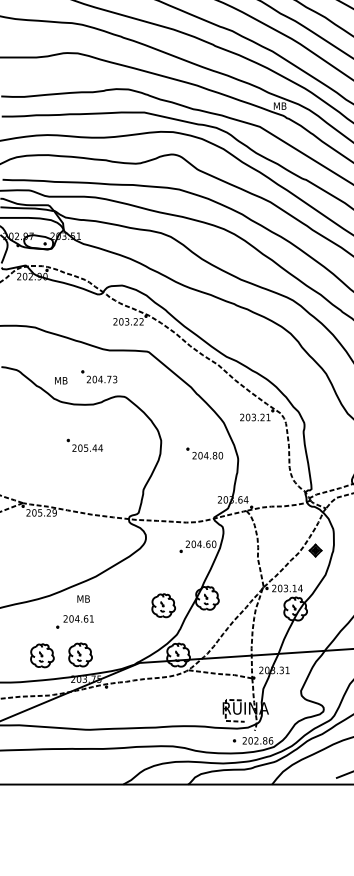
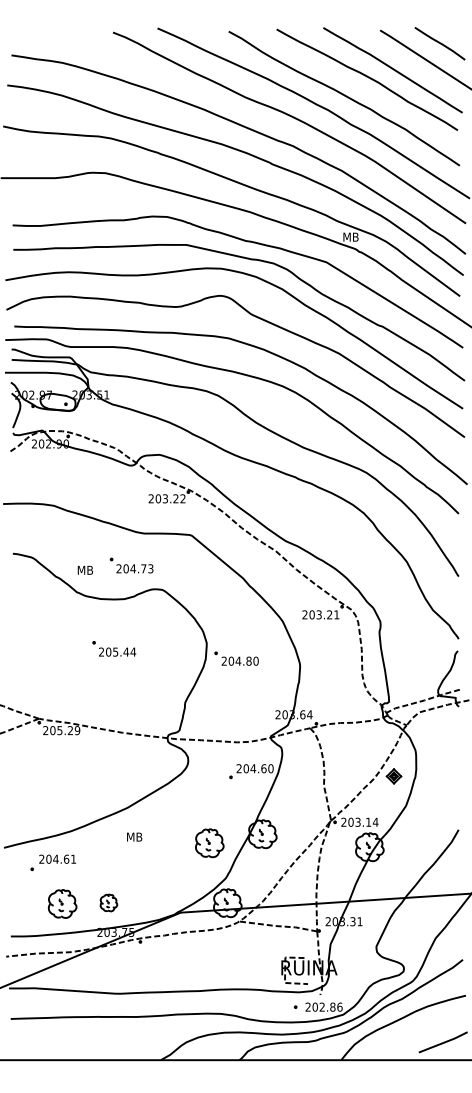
part: (204, 453) -> (236, 658), moved
text: (83, 598) -> (134, 836), moved
part: (75, 621) -> (53, 862), moved
part: (80, 654) -> (108, 902), size x0.6

